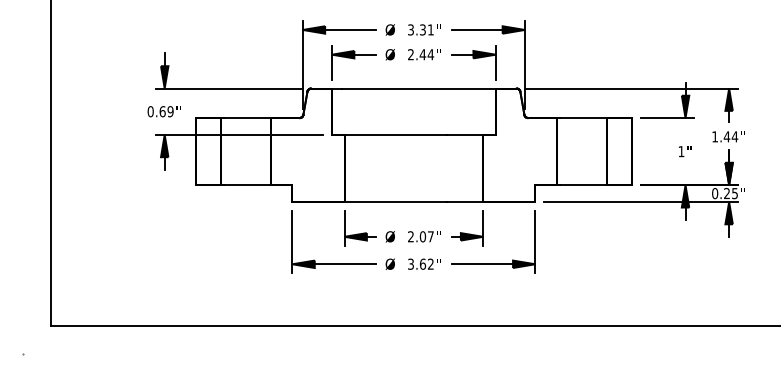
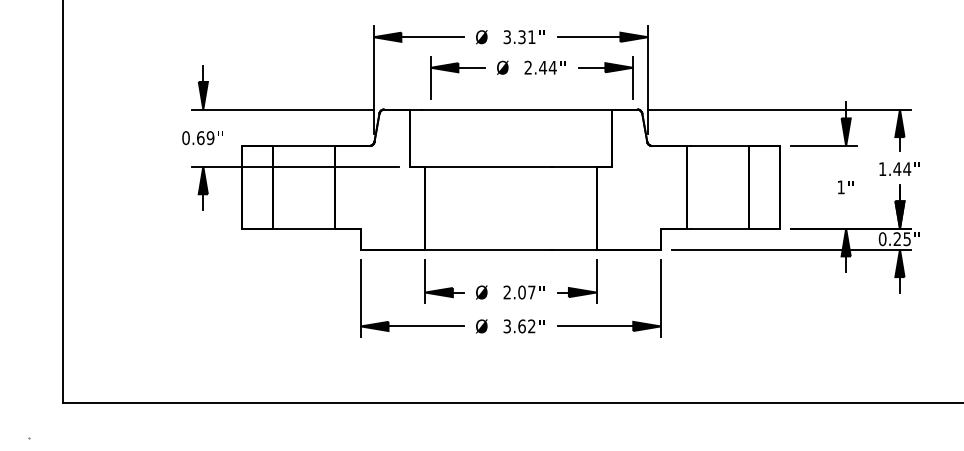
part: (413, 62) -> (531, 77), moved

